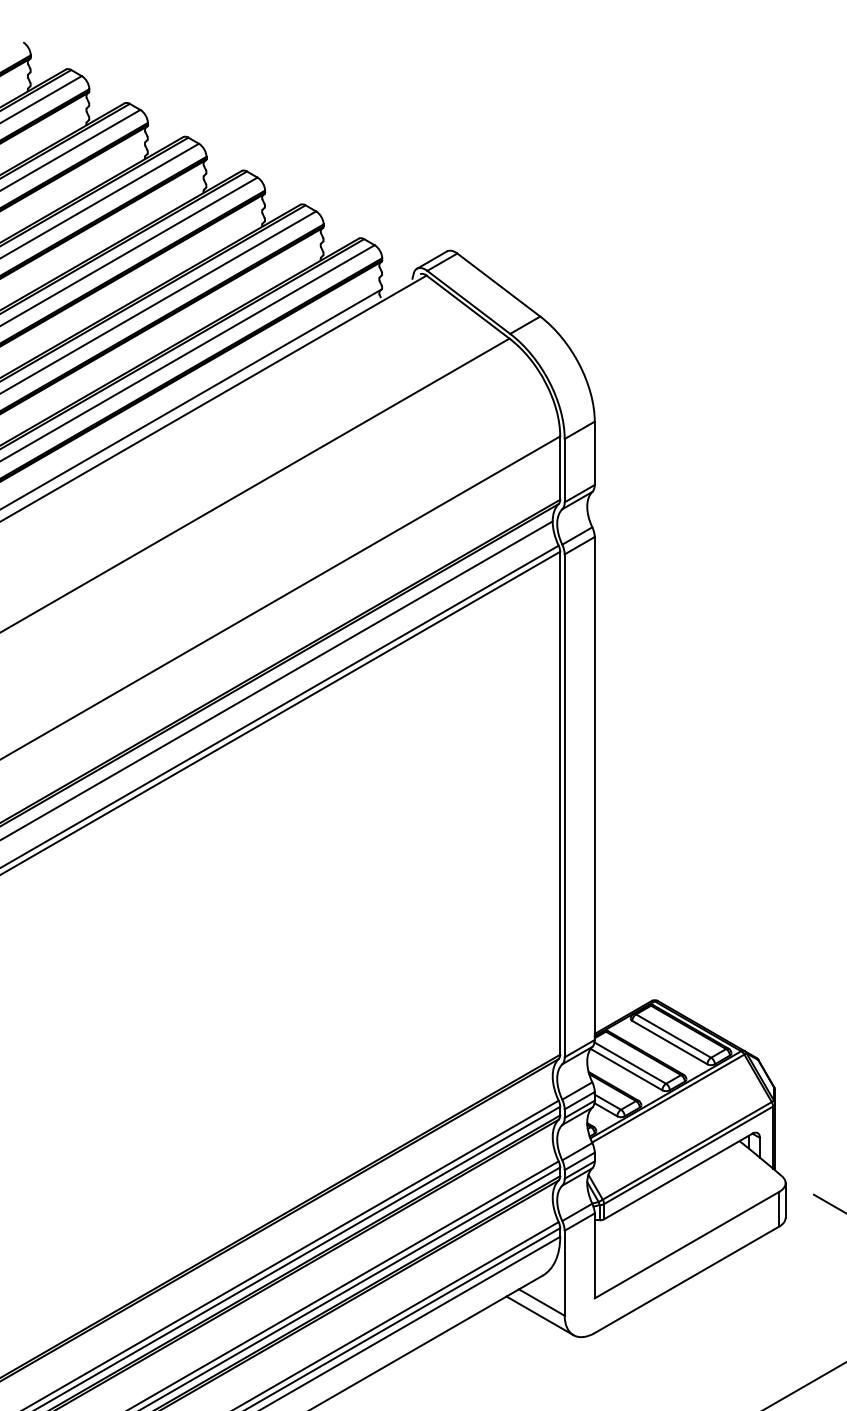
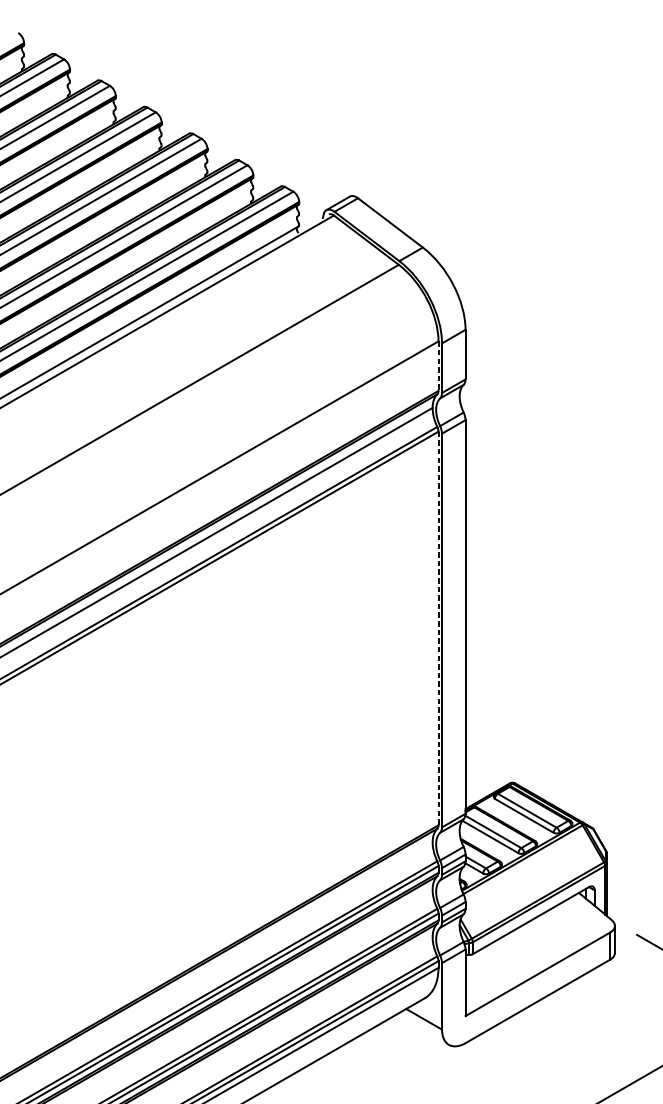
line: (560, 468) -> (438, 366), solid -> dashed
line: (560, 803) -> (438, 628), solid -> dashed
line: (539, 1315) -> (422, 1029), removed

